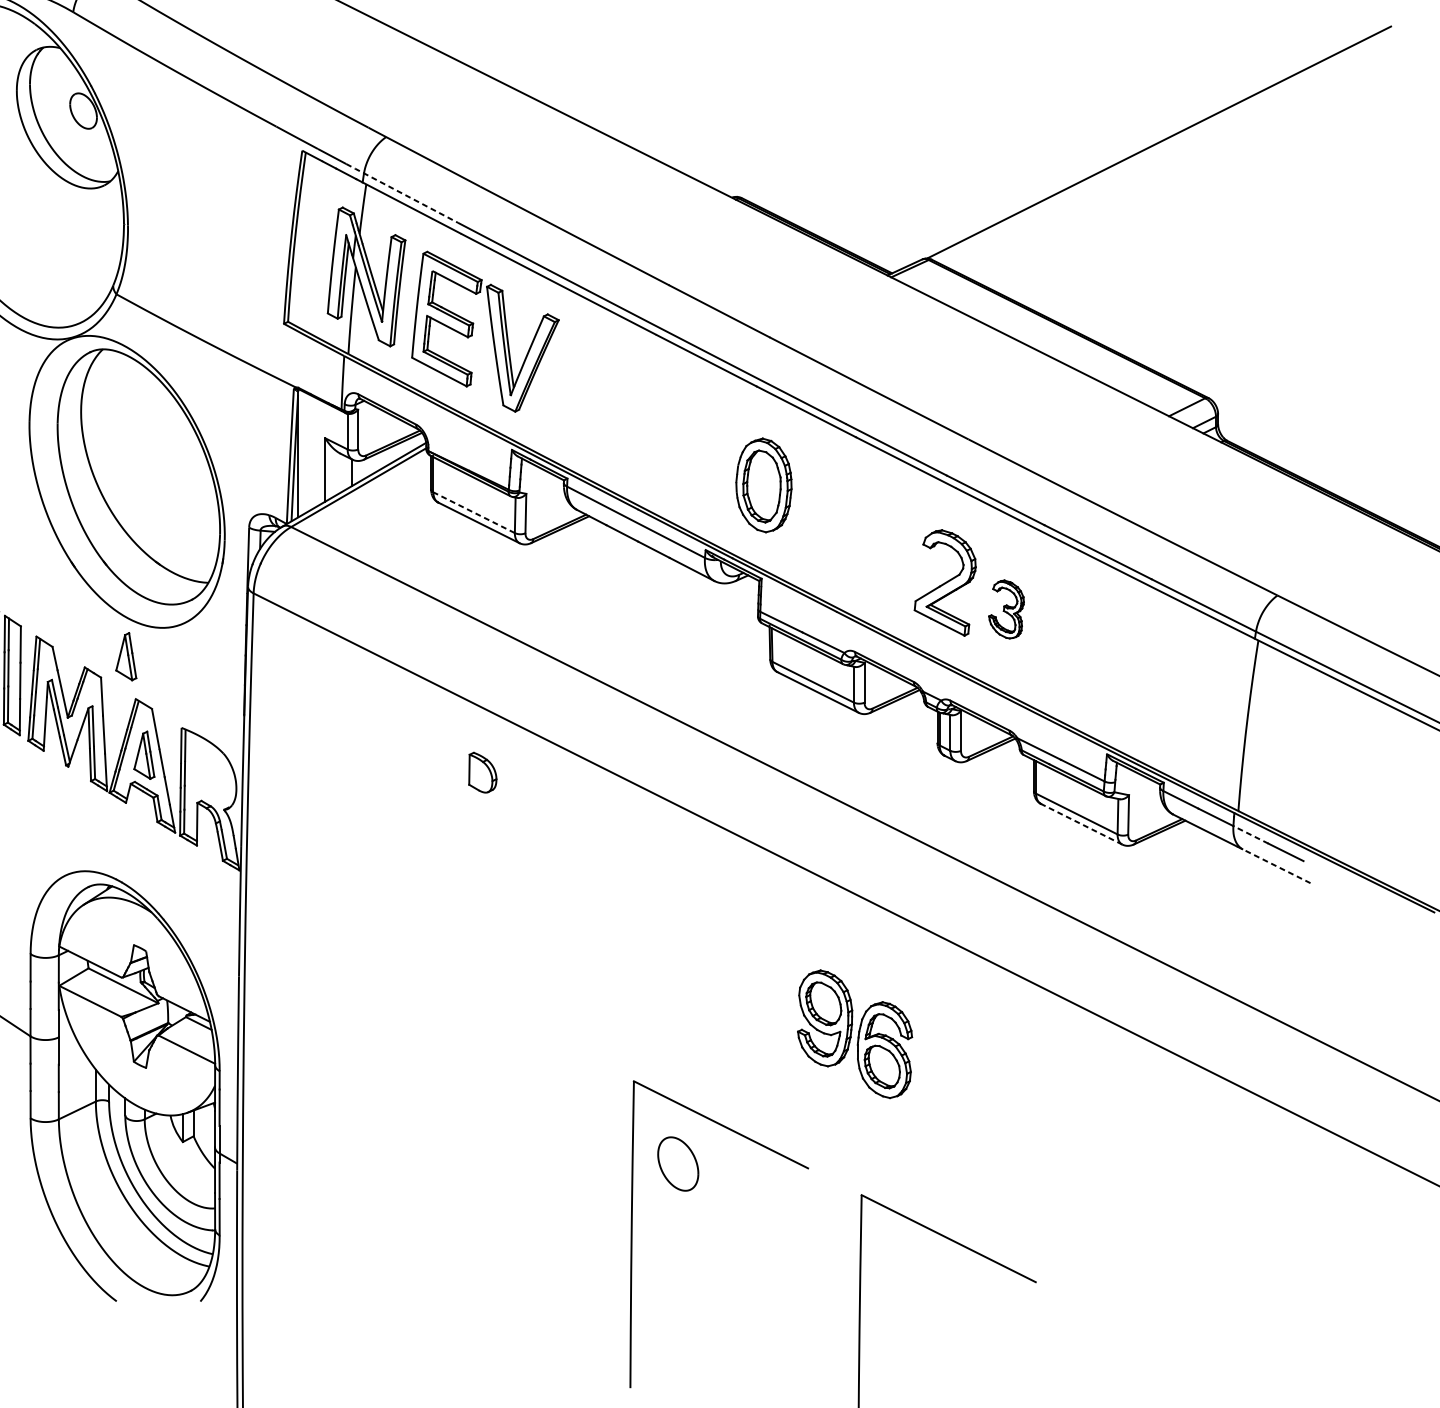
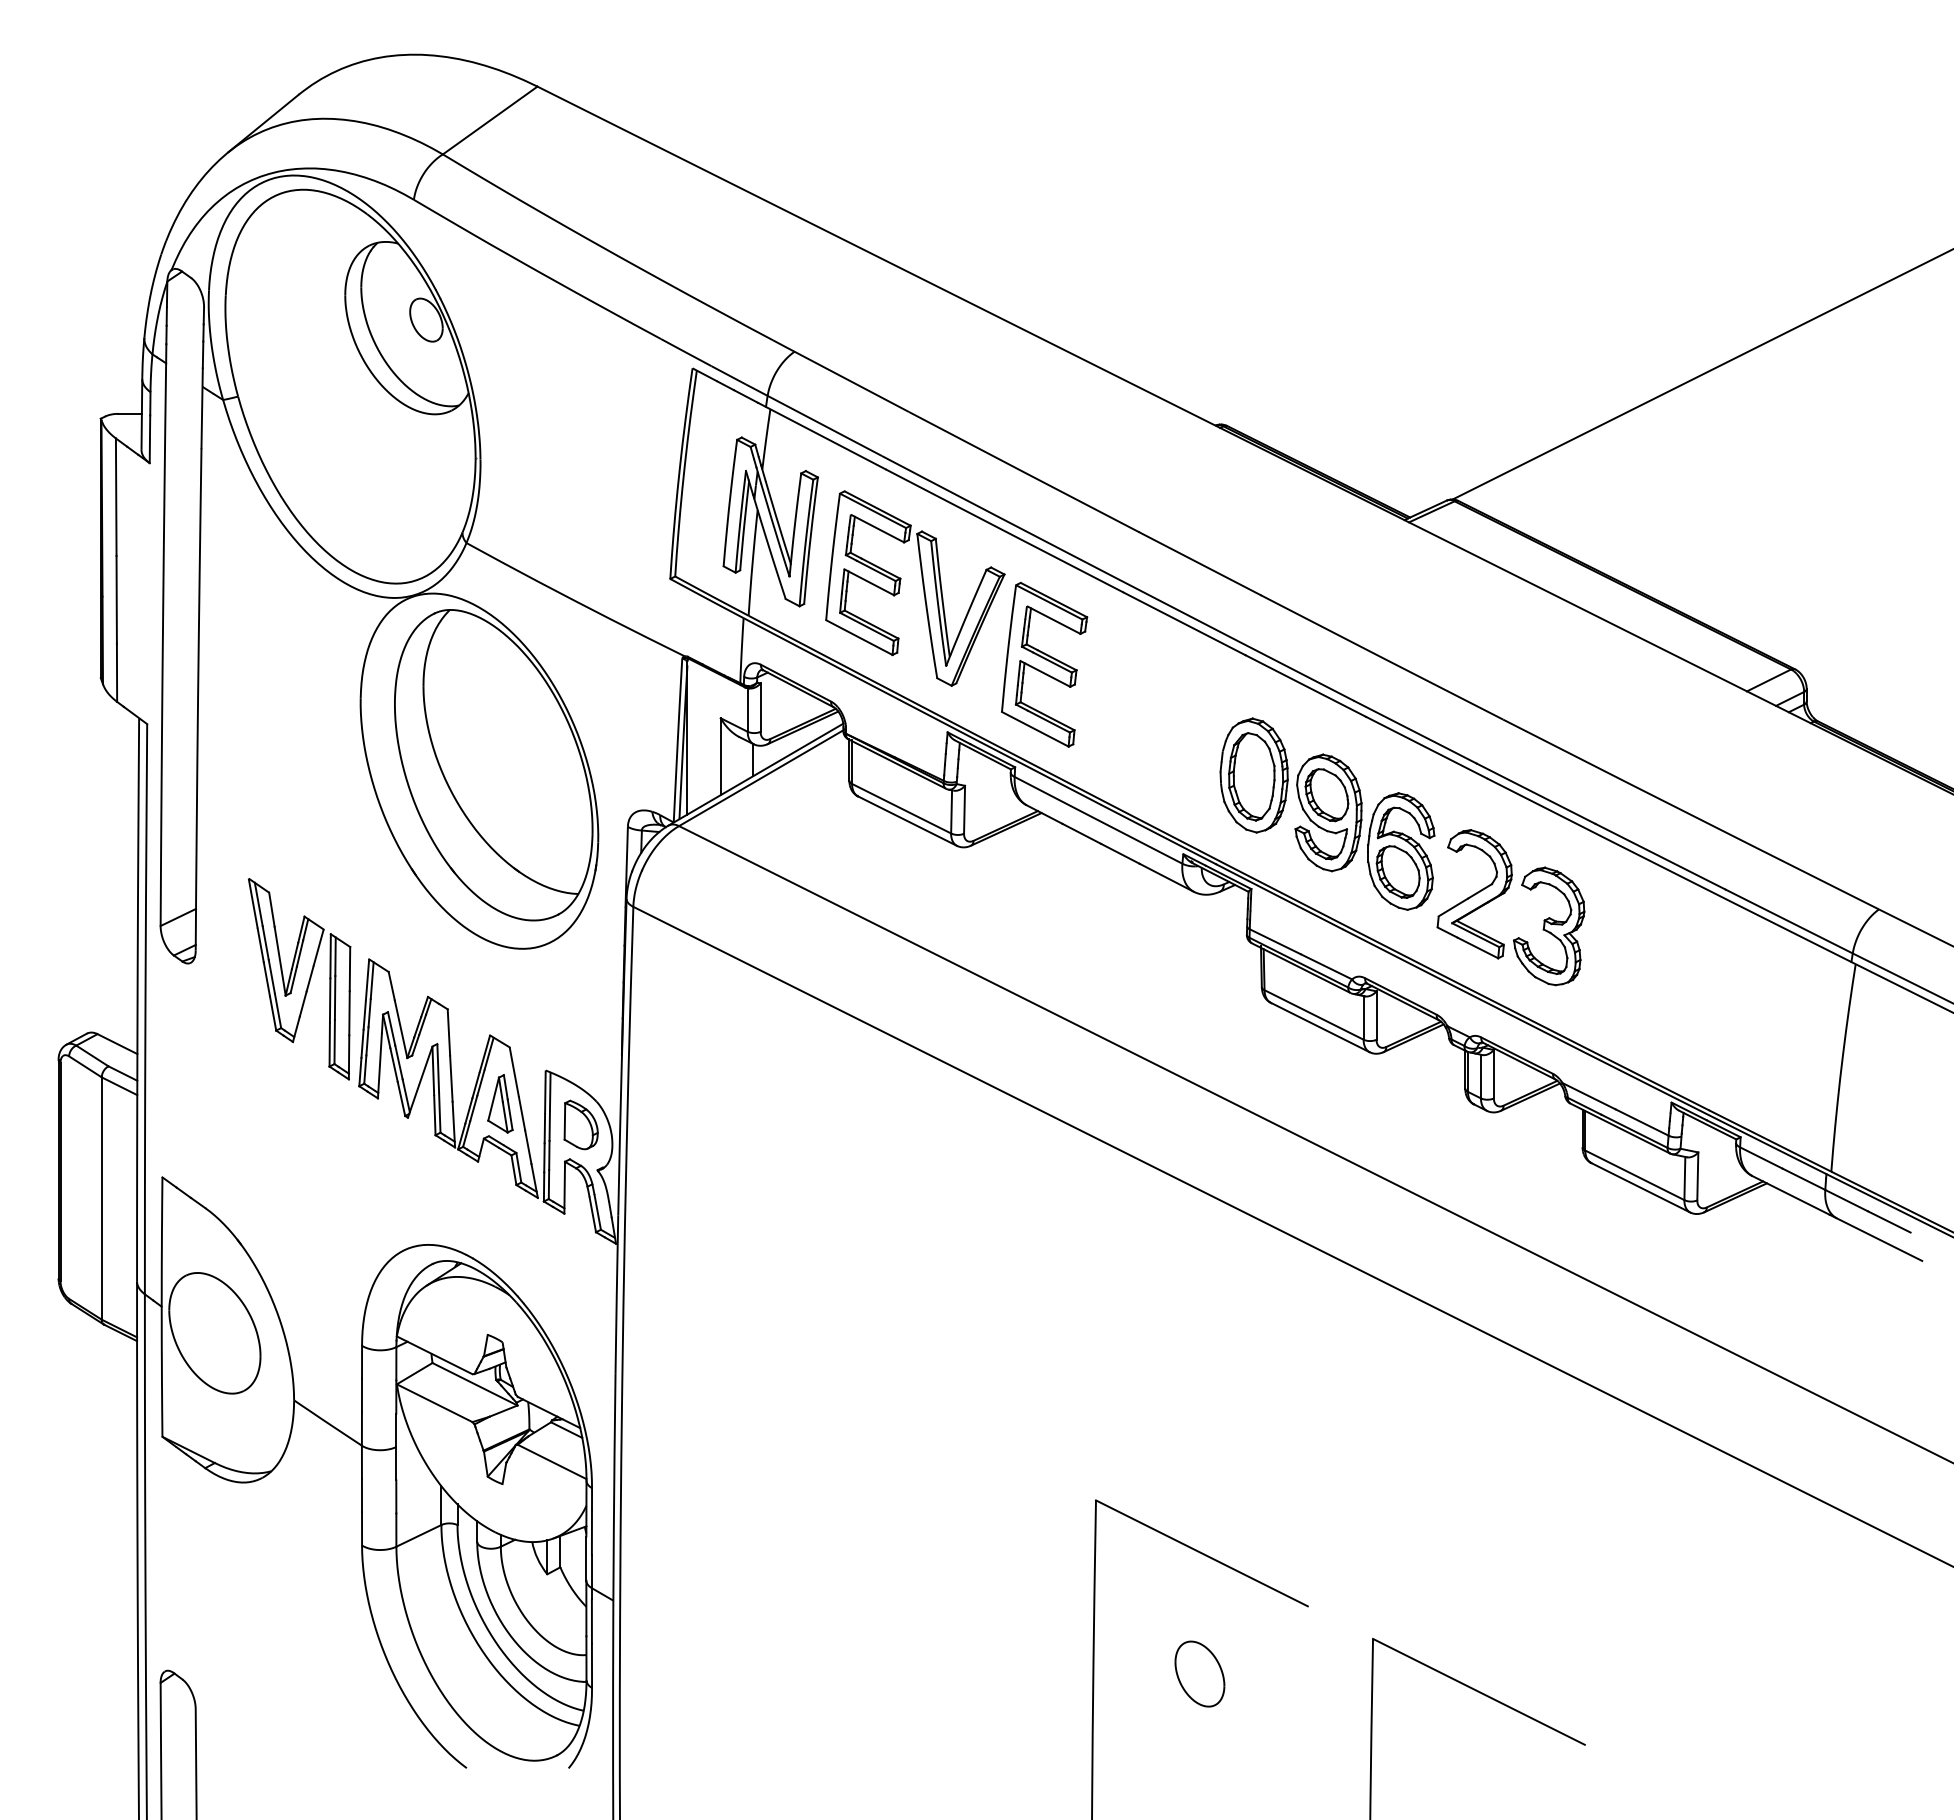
line: (401, 192) -> (813, 419), dashed -> solid
part: (591, 394) -> (1044, 664), added
line: (474, 512) -> (901, 808), dashed -> solid
part: (1006, 609) -> (1549, 926), size x1.67
part: (126, 656) -> (478, 983), removed
part: (482, 772) -> (580, 1124), moved
line: (1081, 824) -> (1640, 1187), dashed -> solid
line: (1250, 834) -> (1846, 1200), dashed -> solid
line: (1274, 865) -> (1875, 1237), dashed -> solid
part: (854, 1033) -> (1364, 831), moved
part: (677, 1163) -> (1199, 1673), moved

